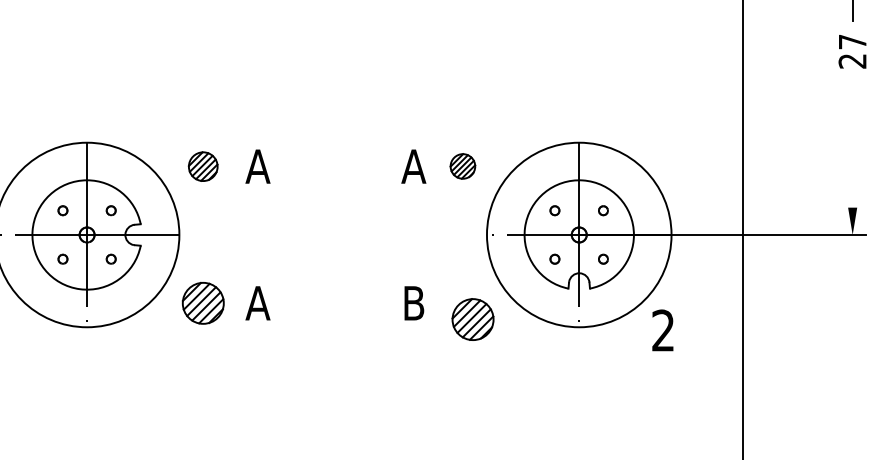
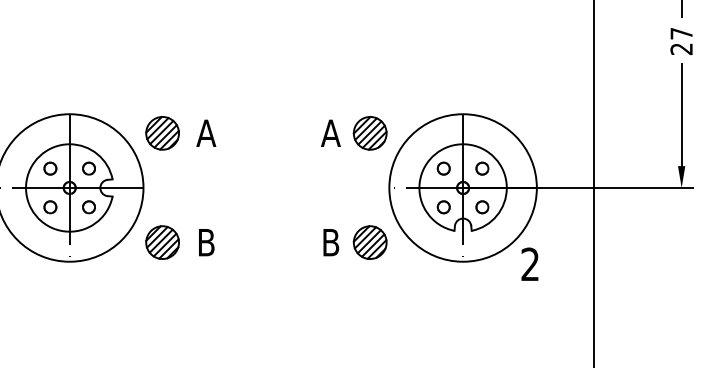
line: (852, 143) -> (681, 114), added
part: (462, 165) -> (369, 132), size x1.67
part: (203, 166) -> (162, 133), size x1.43
part: (63, 210) -> (50, 168), size x1.67
part: (110, 210) -> (88, 168), size x1.67
part: (554, 210) -> (443, 168), size x1.67
part: (603, 210) -> (482, 168), size x1.67
part: (63, 259) -> (50, 207), size x1.67
part: (110, 259) -> (88, 207), size x1.67
part: (554, 259) -> (443, 207), size x1.67
part: (603, 259) -> (482, 207), size x1.67
text: (258, 303) -> (206, 242), A -> B
part: (472, 319) -> (369, 242), moved

